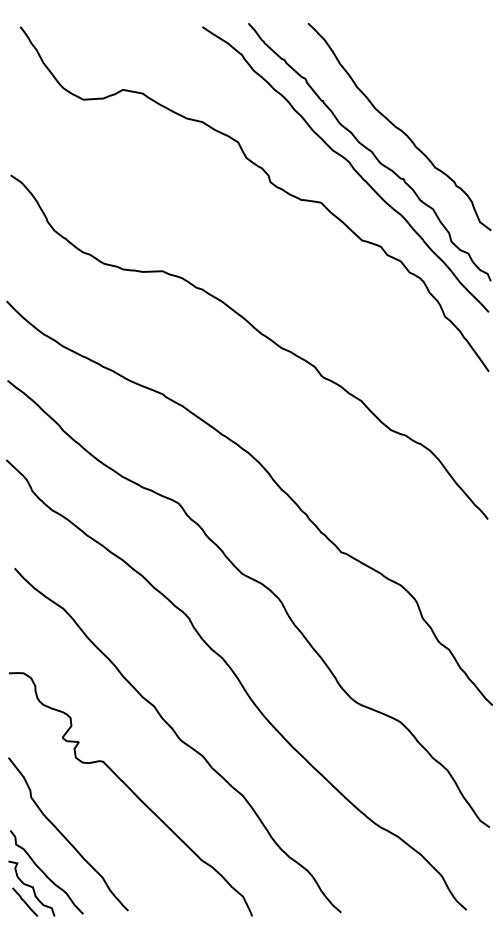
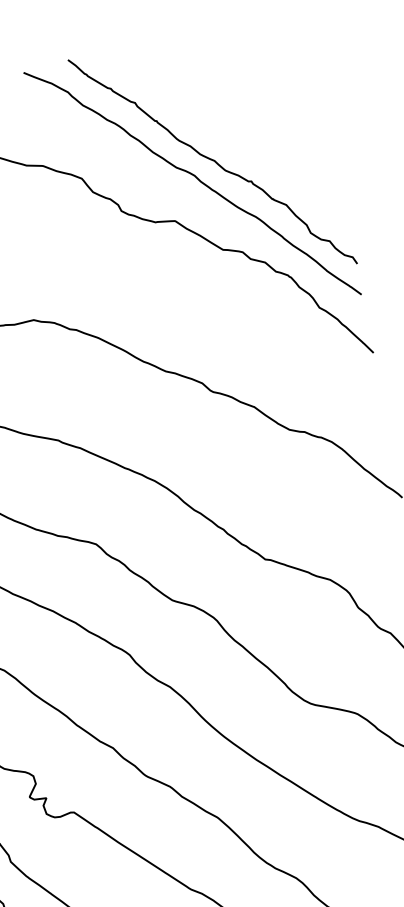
curve: (398, 127) -> (235, 131), removed

